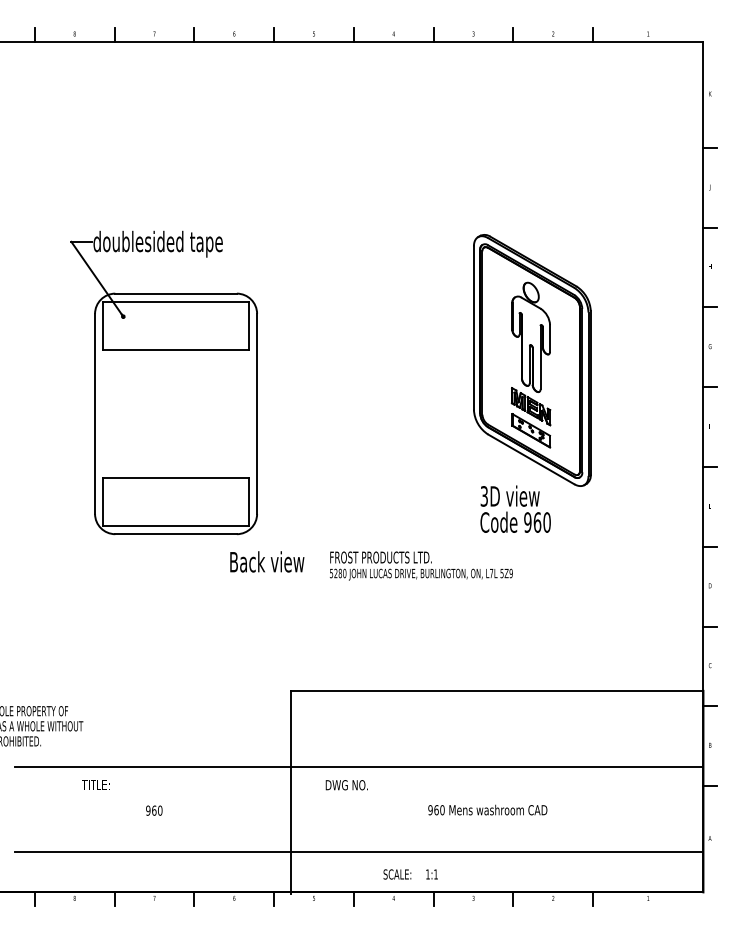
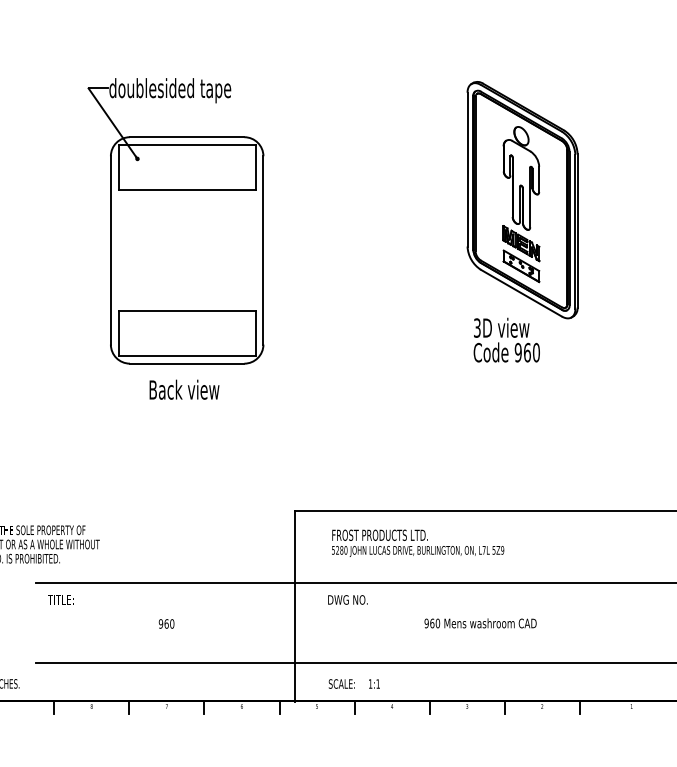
text: (267, 561) -> (184, 389), moved
text: (421, 565) -> (418, 542), moved
text: (95, 784) -> (60, 599), moved
text: (410, 874) -> (354, 684), moved

